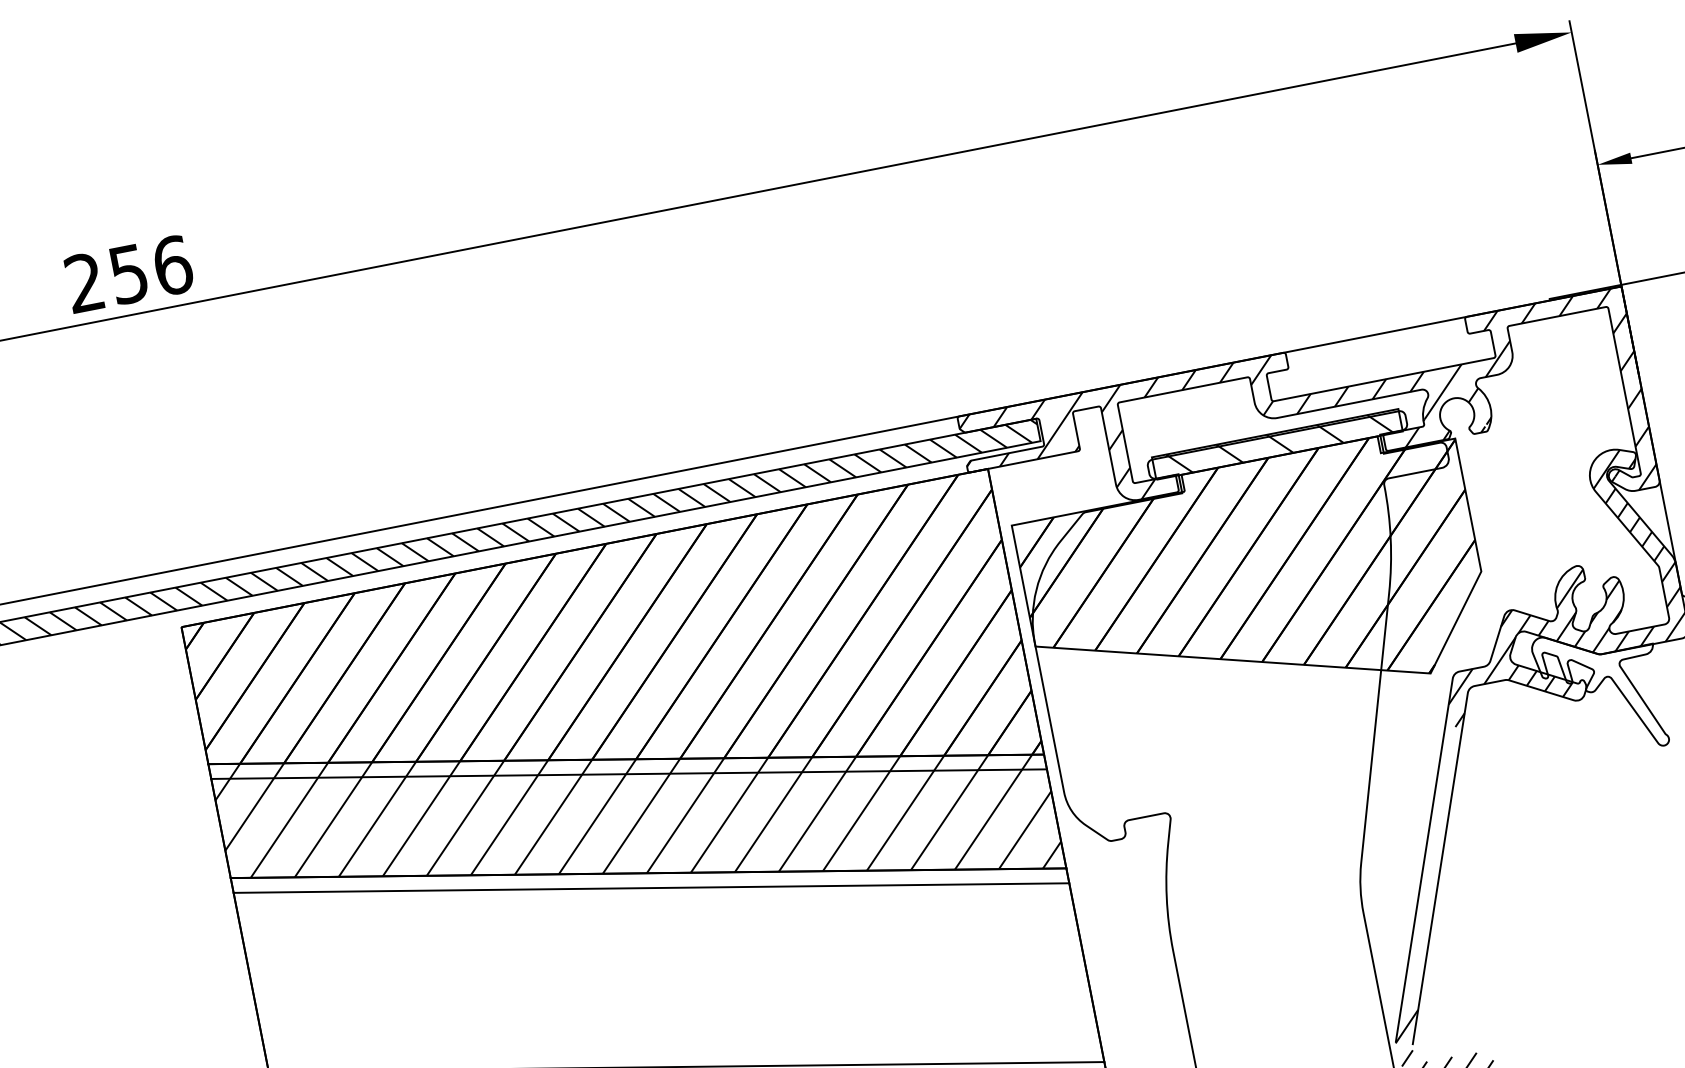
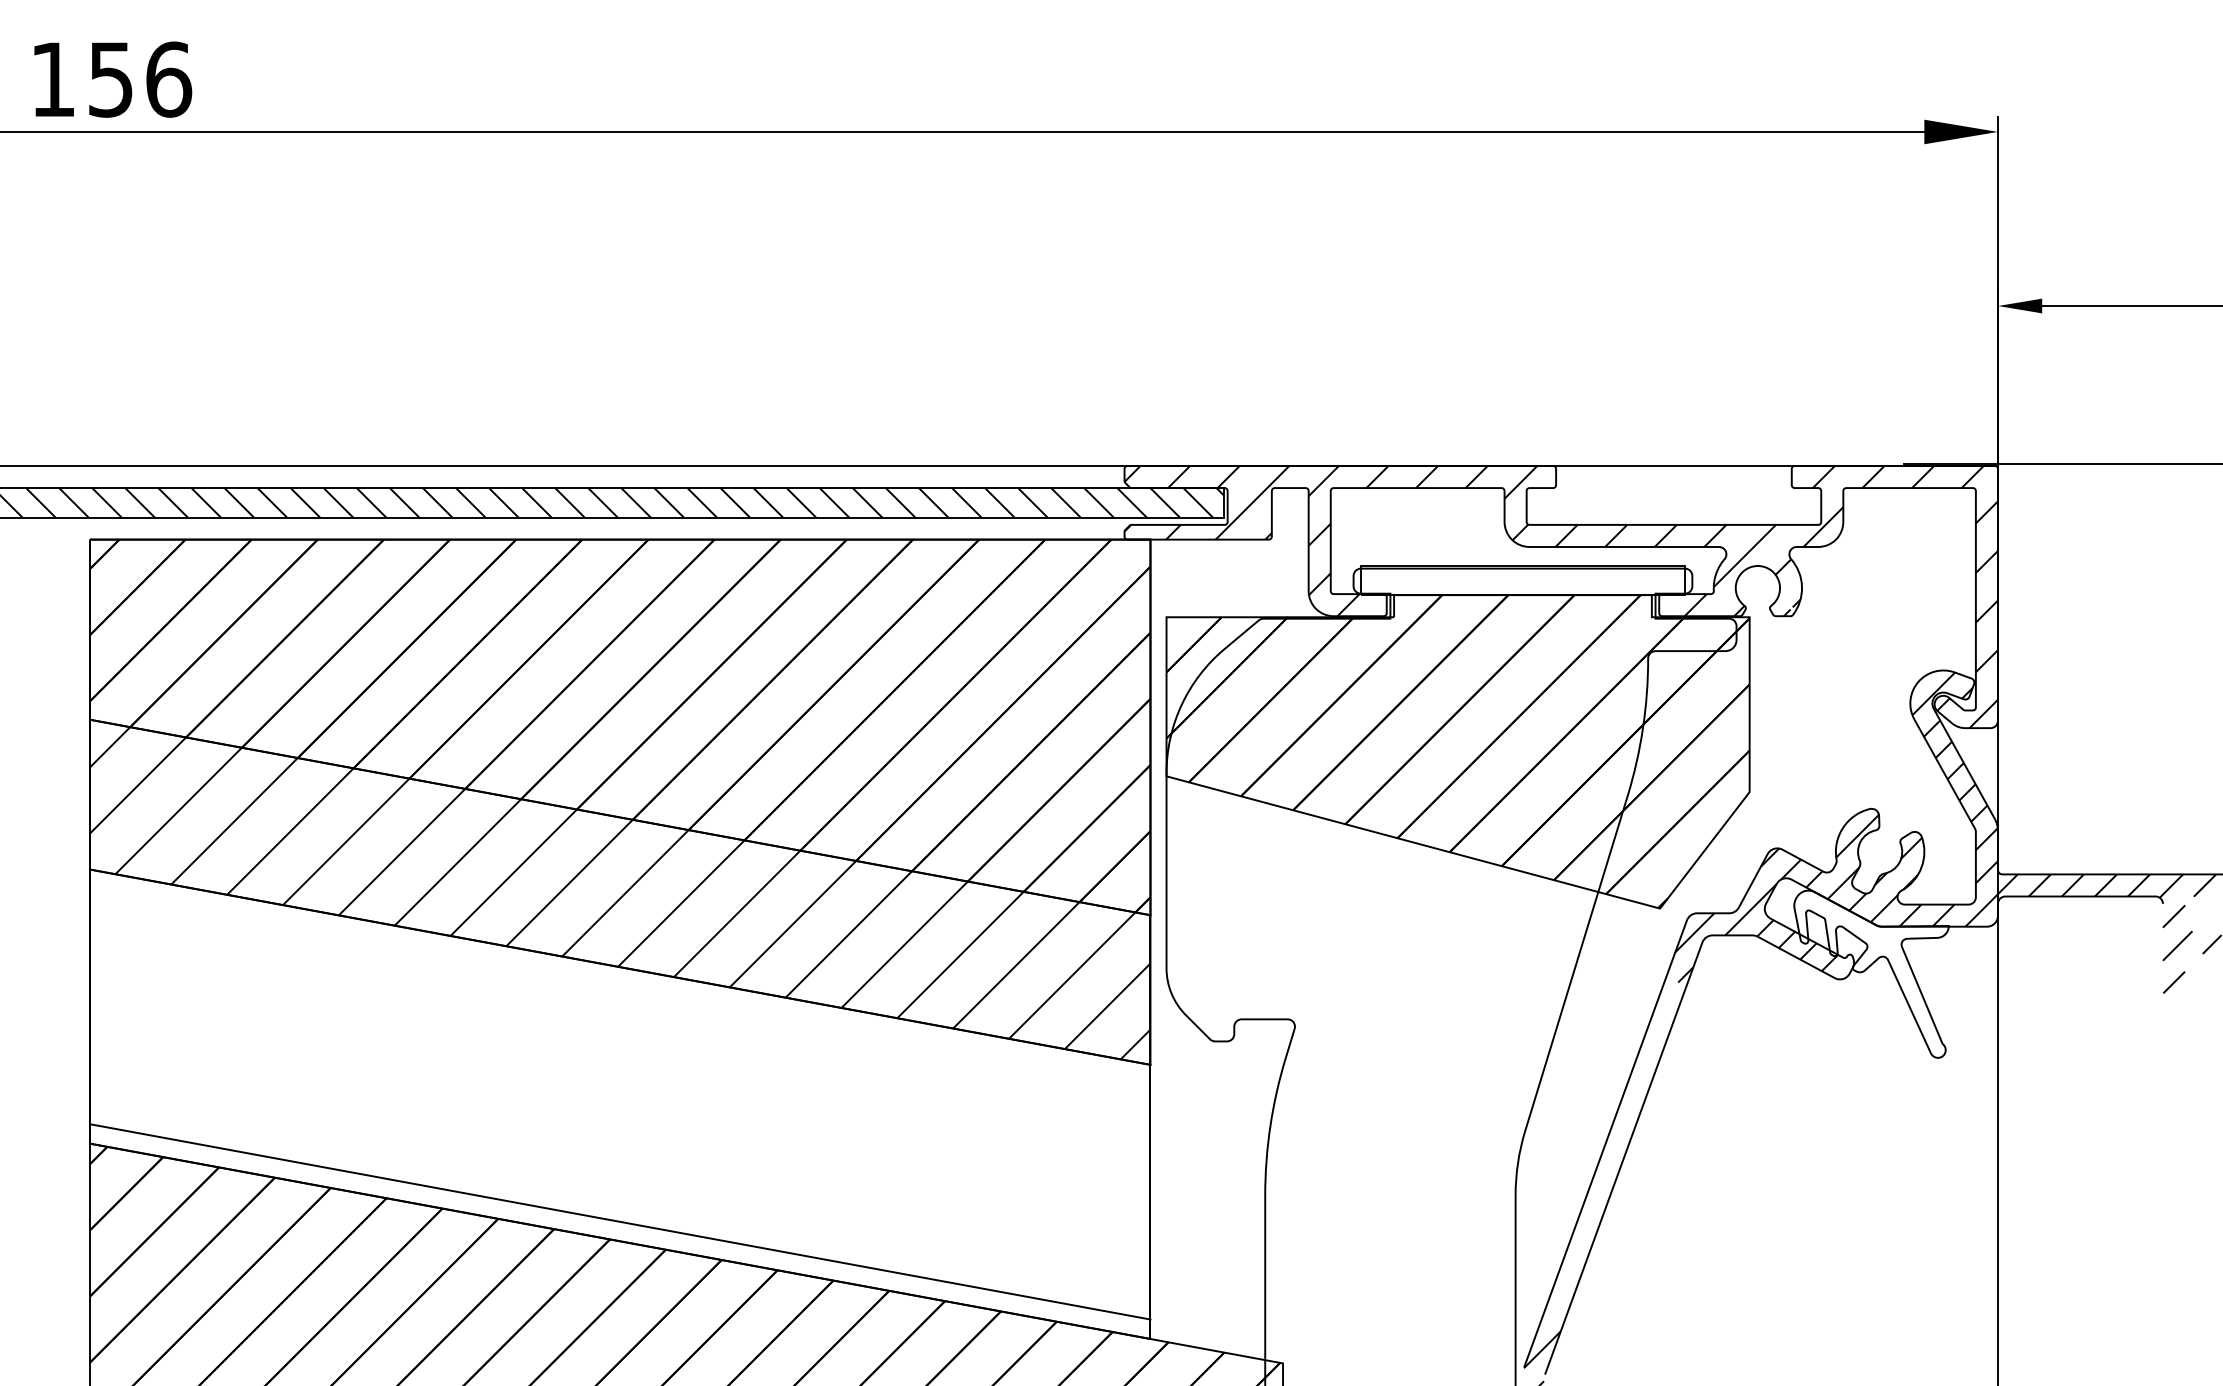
text: (84, 282) -> (52, 78), 256 -> 156
hatch: (1280, 443) -> (1526, 580), removed
line: (628, 773) -> (619, 836), removed
line: (650, 888) -> (619, 986), removed

